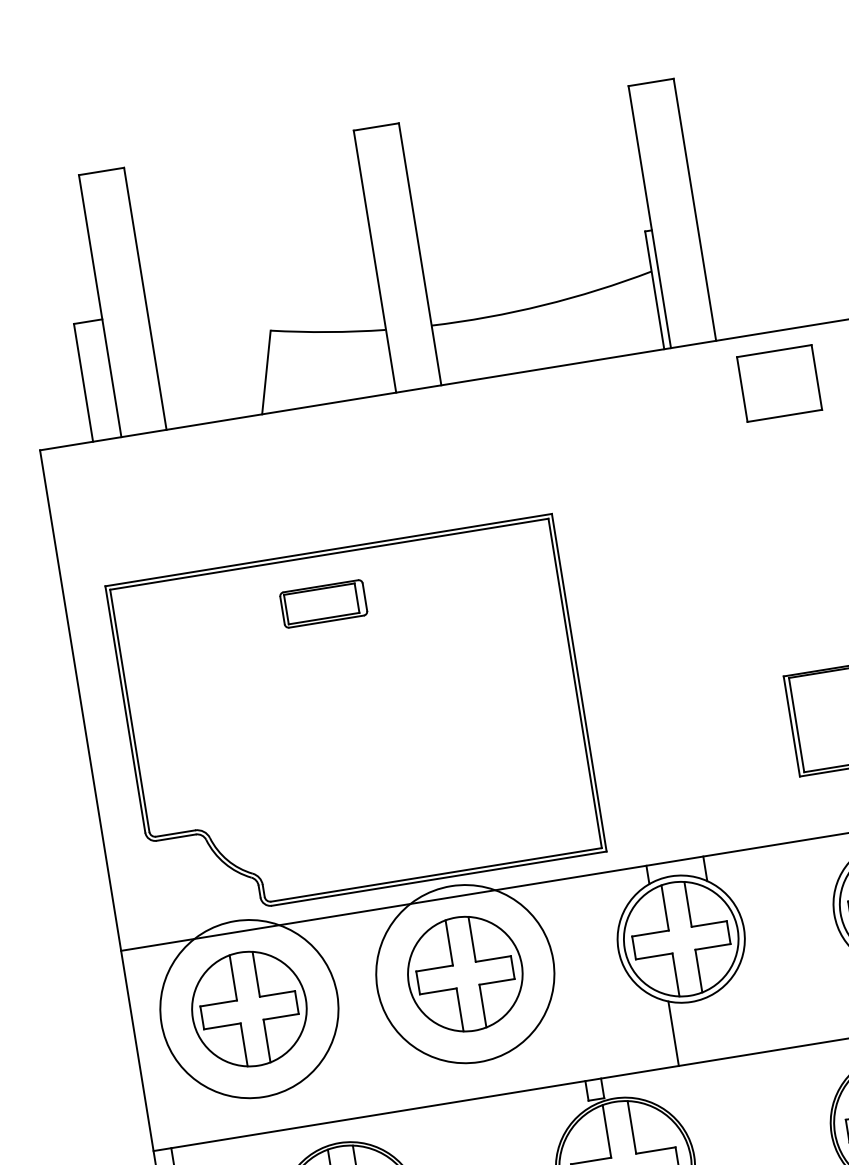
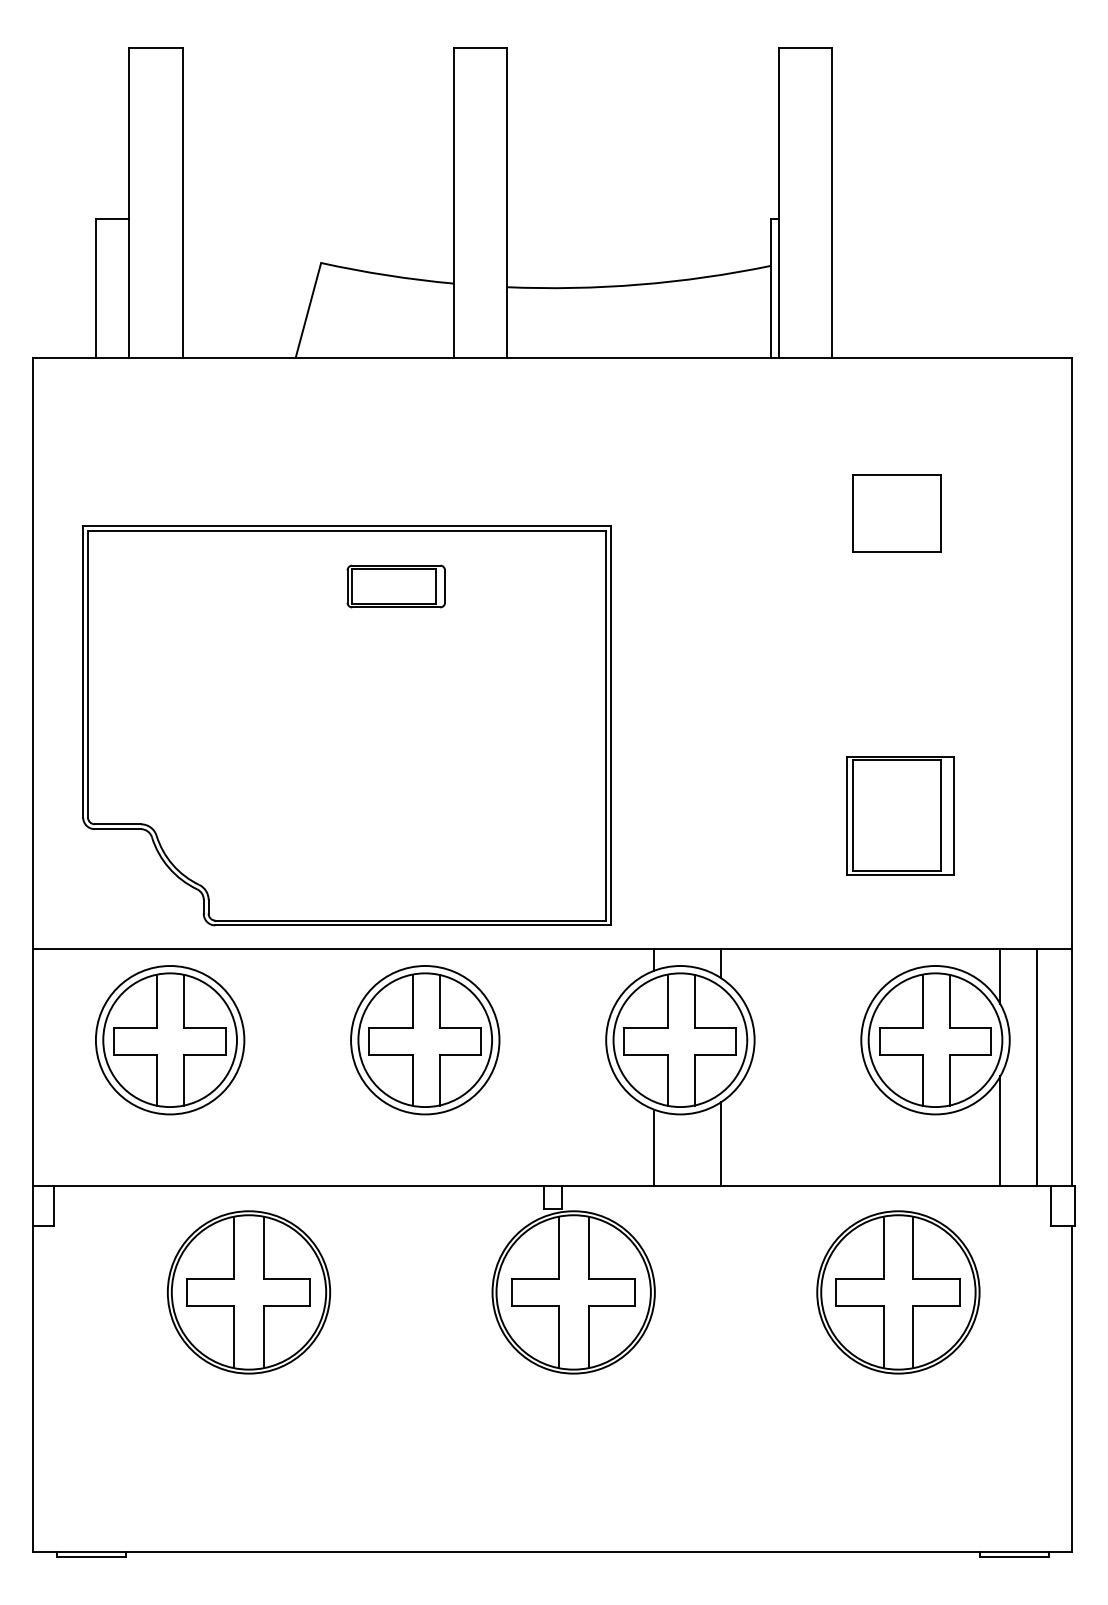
part: (778, 383) -> (896, 513), moved
part: (323, 604) -> (395, 586), moved
circle: (465, 974) -> (425, 1040), size x0.71
circle: (248, 1009) -> (169, 1040), size x0.71
line: (730, 1020) -> (721, 1143), added

